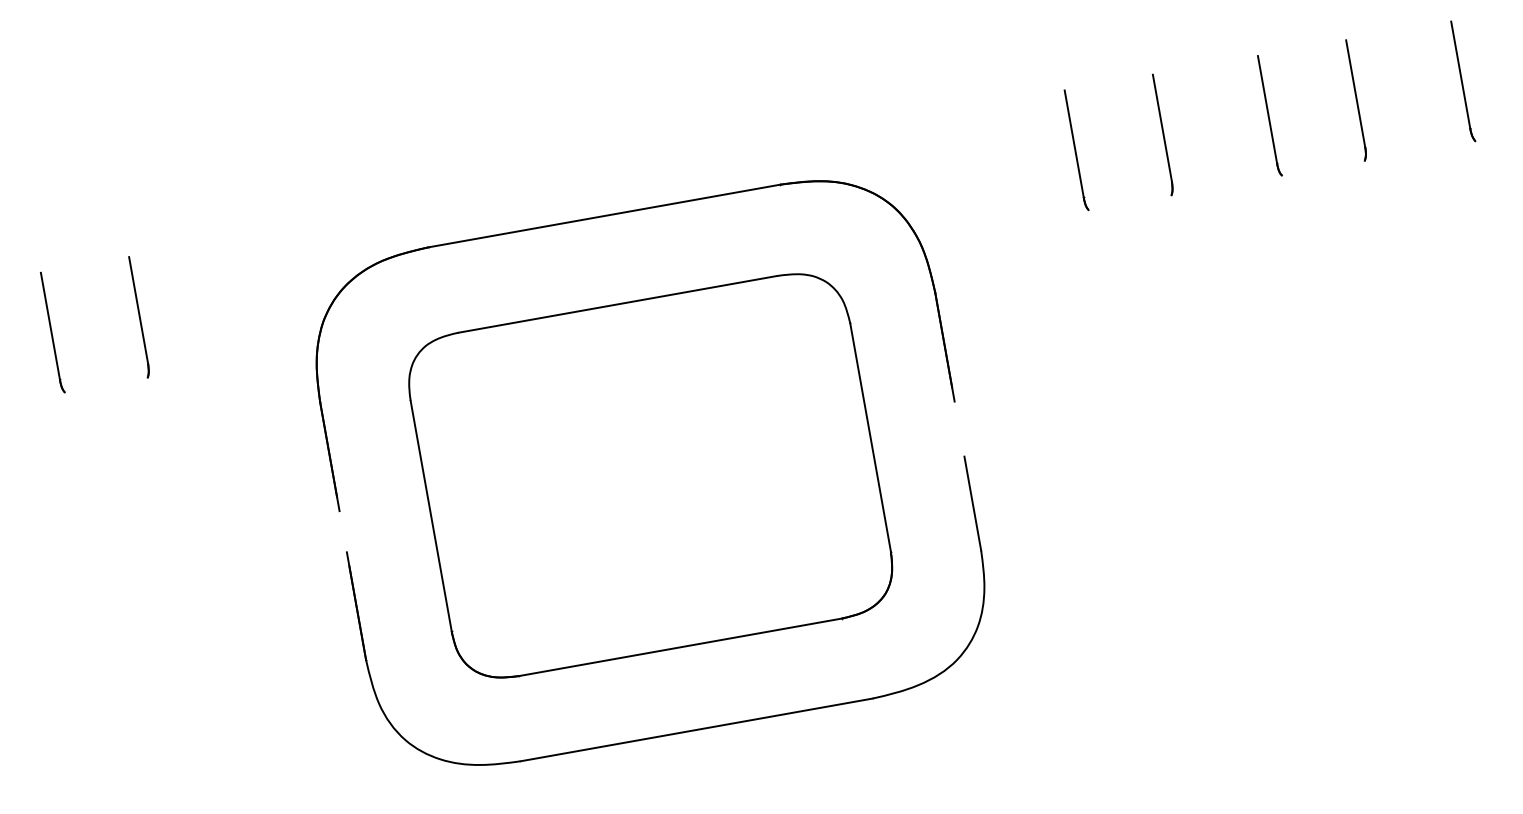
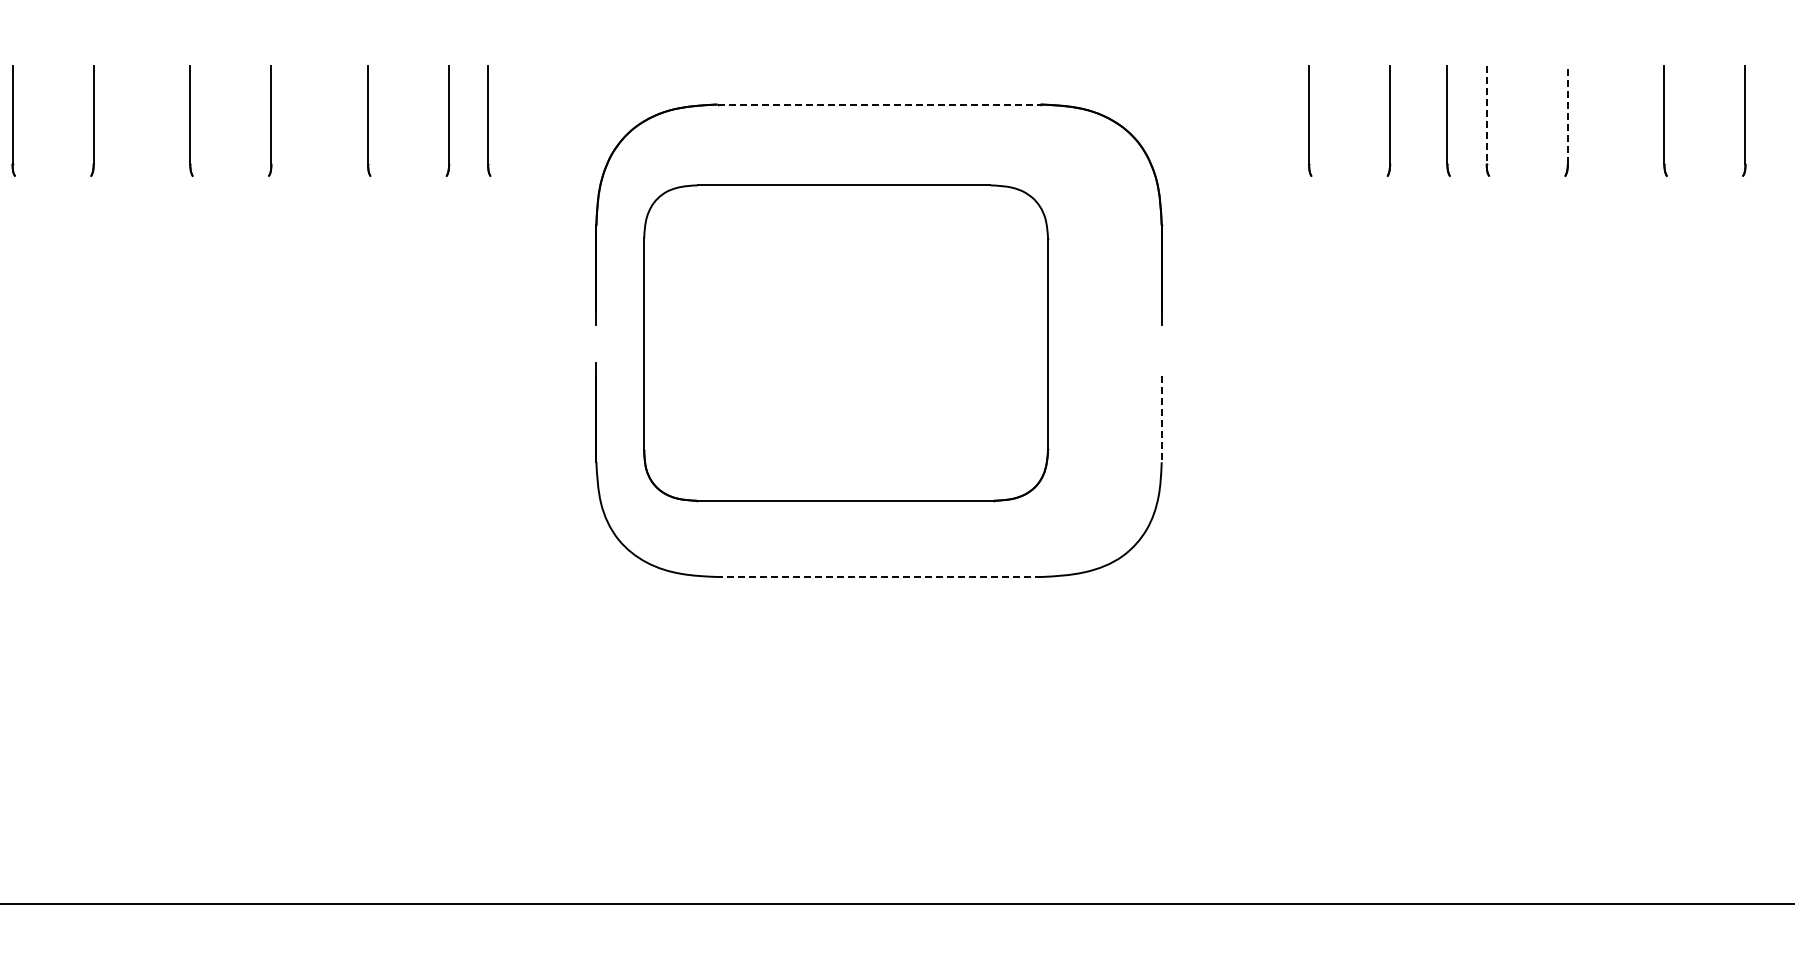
line: (1355, 93) -> (1567, 114), solid -> dashed
line: (1267, 110) -> (1486, 115), solid -> dashed
part: (1226, 123) -> (1448, 120), added
line: (604, 215) -> (879, 104), solid -> dashed
part: (183, 308) -> (489, 120), added
part: (651, 475) -> (846, 343), moved
line: (972, 503) -> (1161, 419), solid -> dashed
line: (696, 730) -> (879, 577), solid -> dashed

